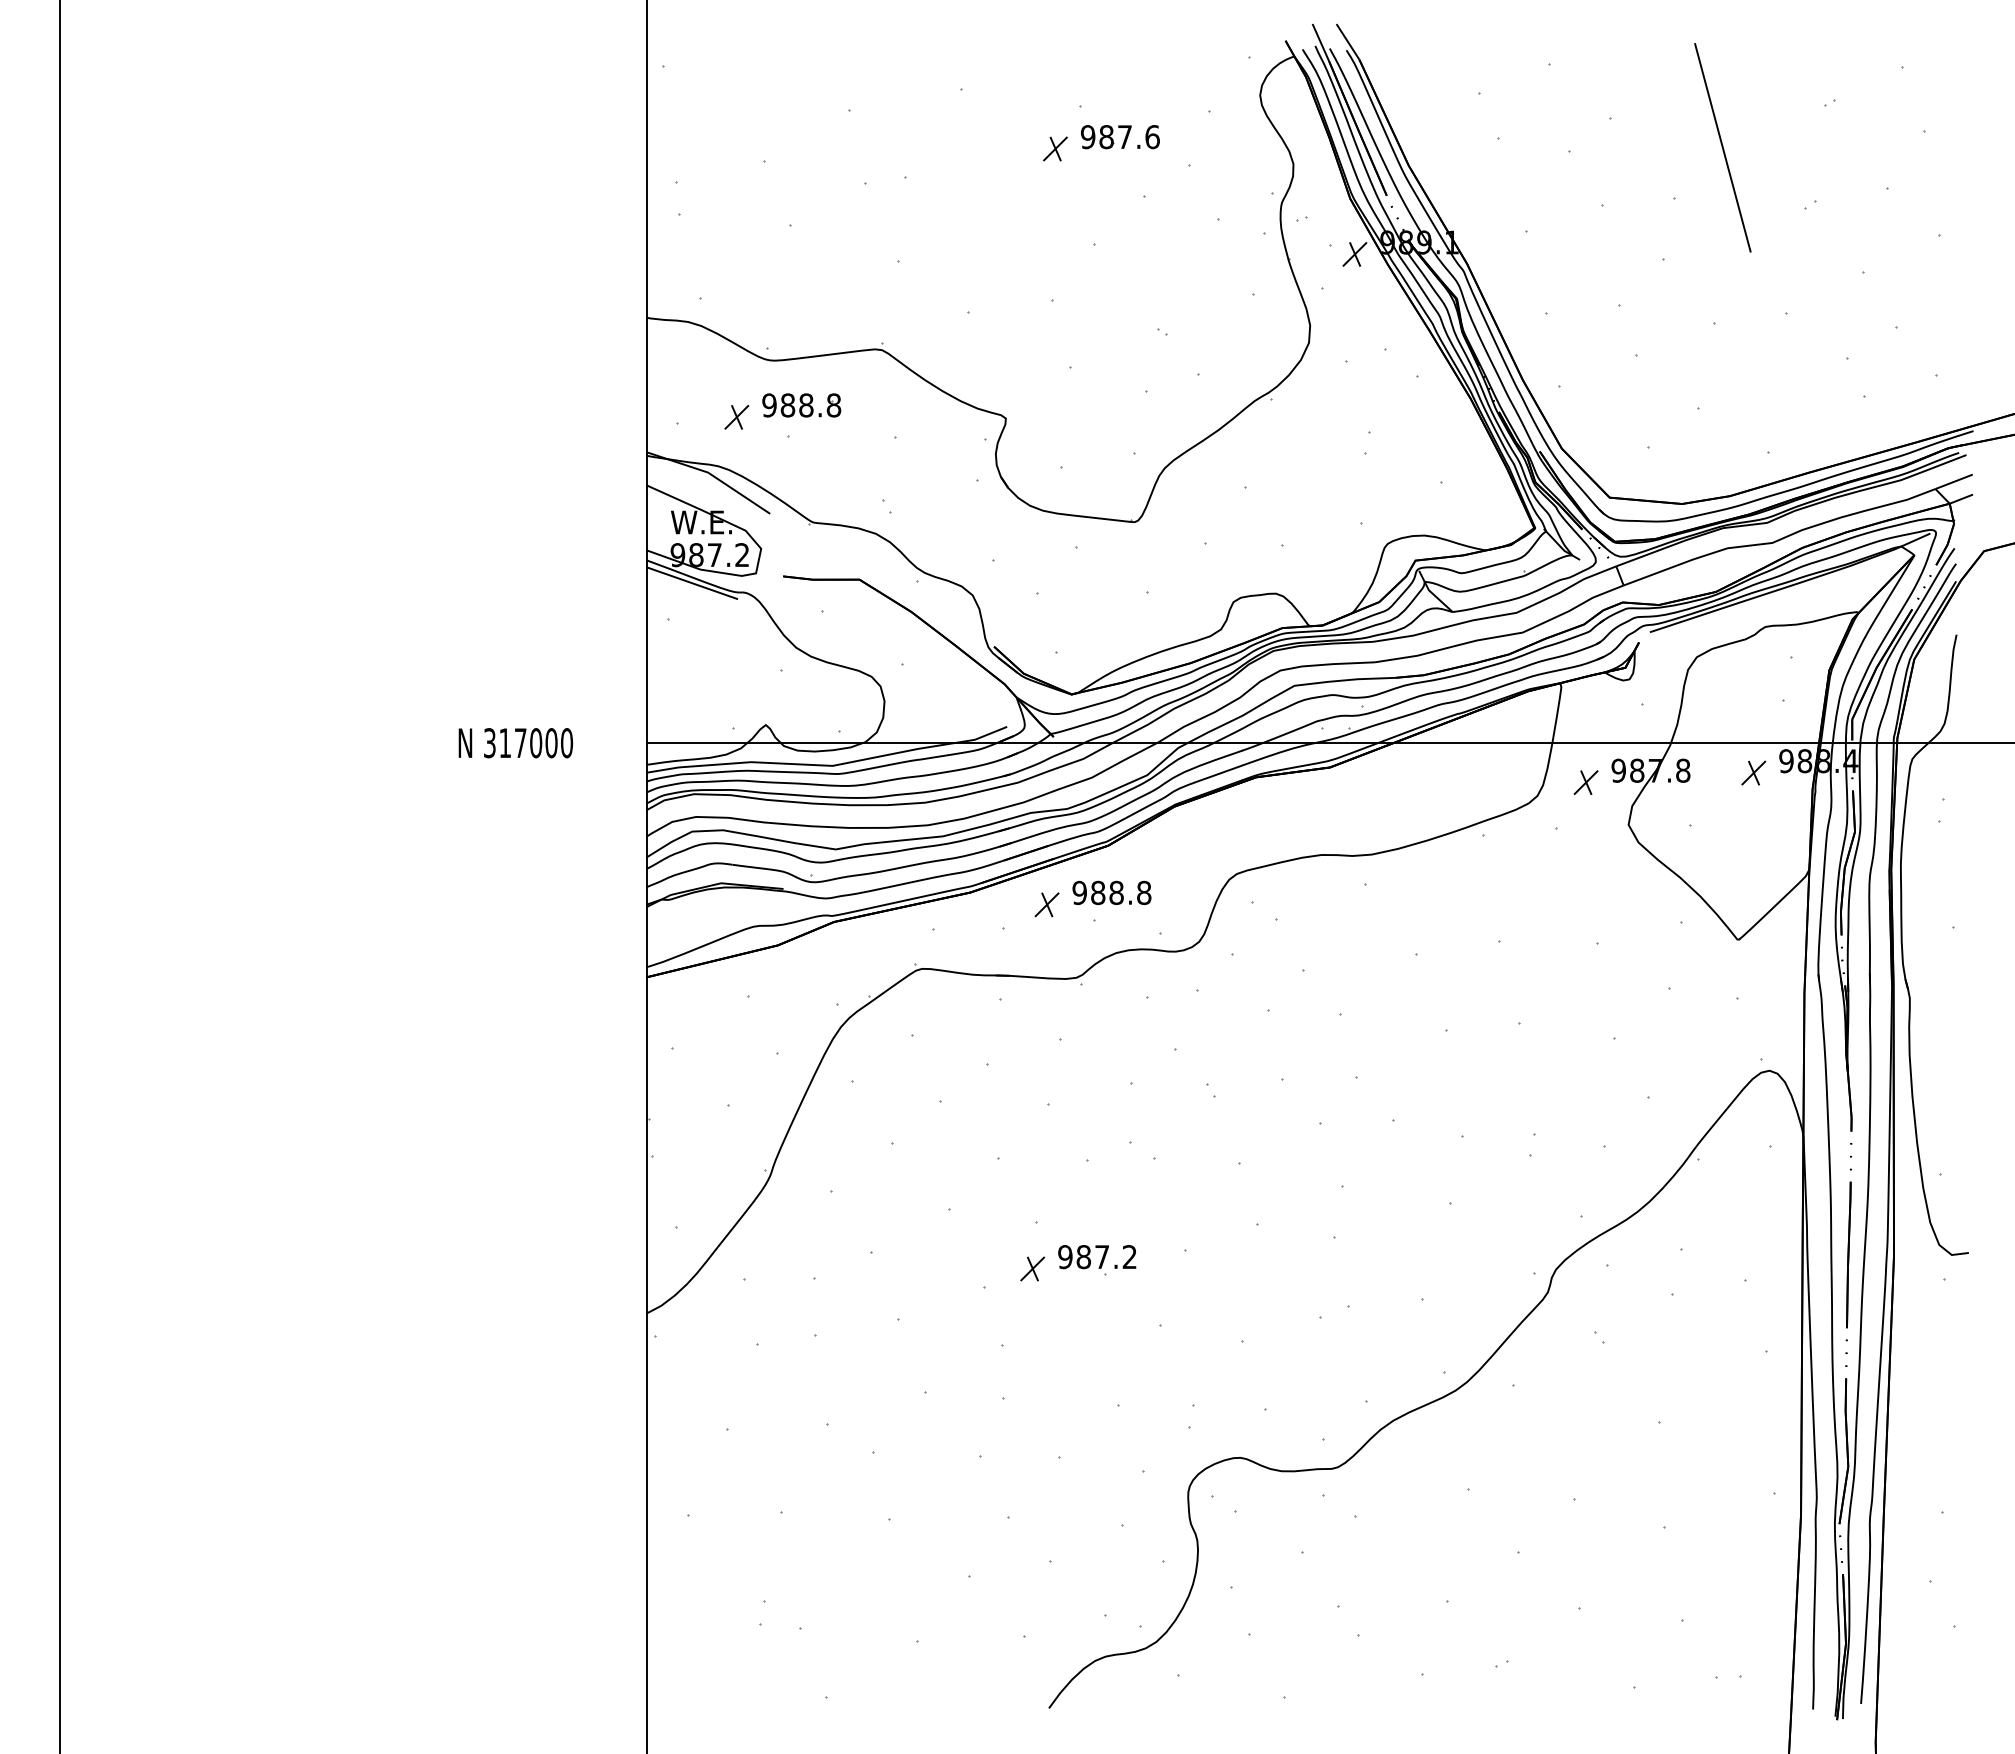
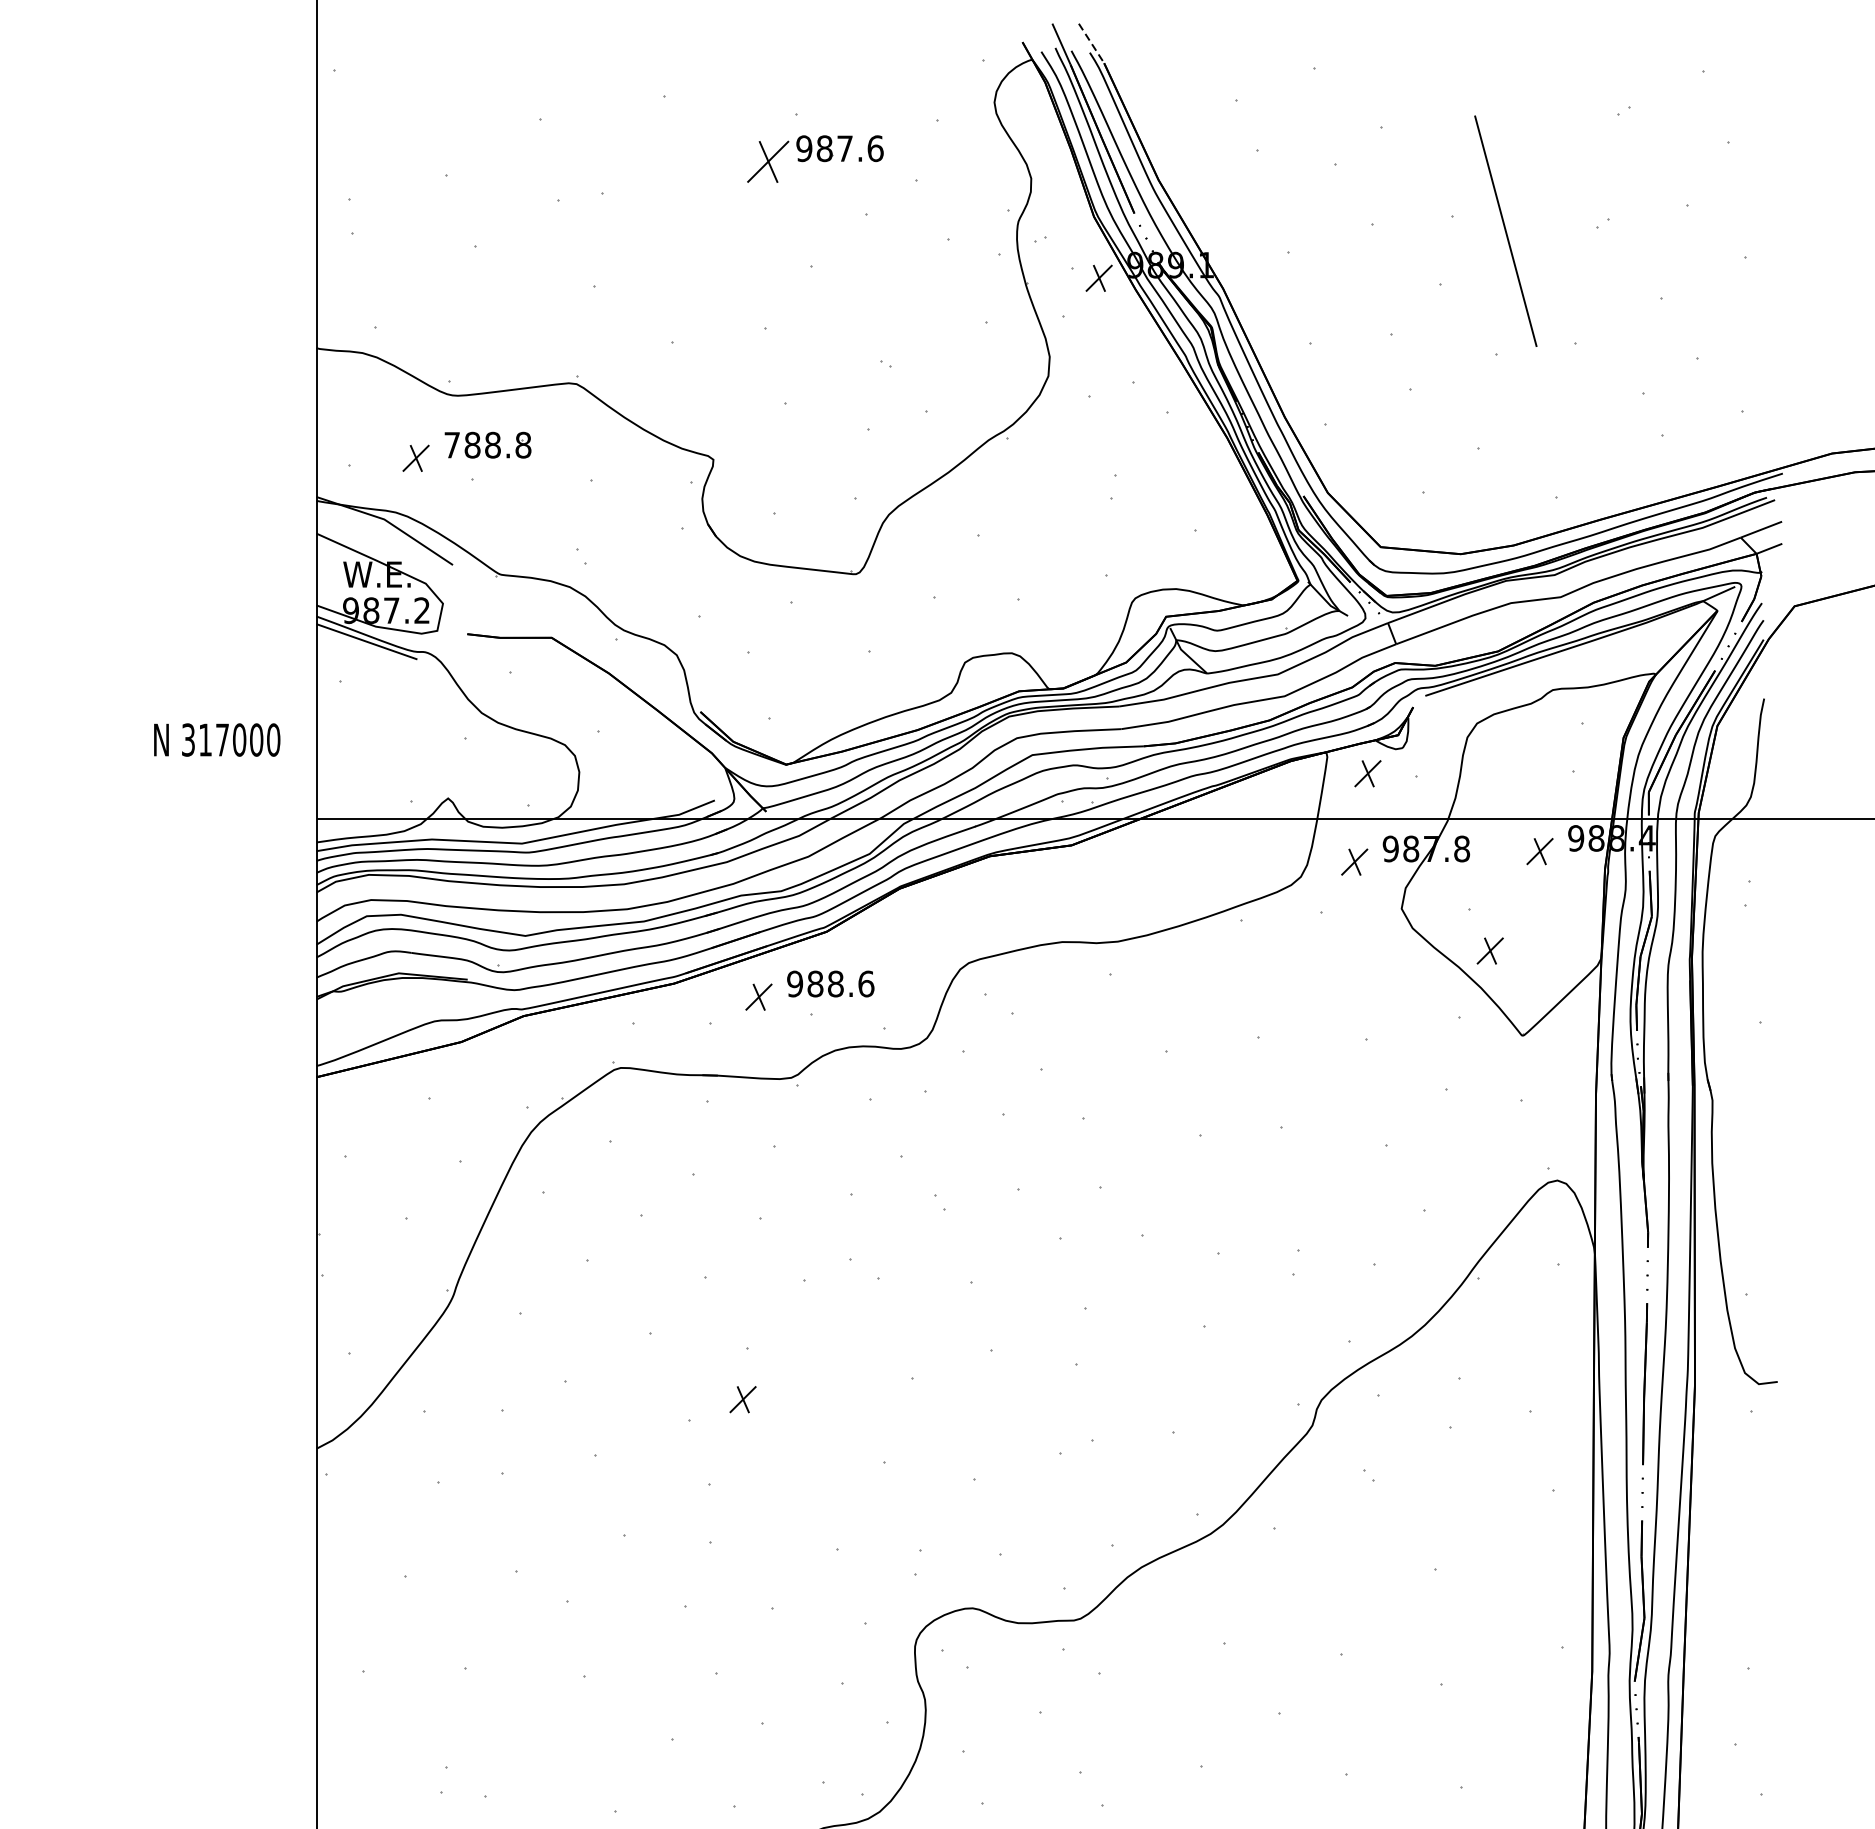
line: (1348, 42) -> (1092, 44), solid -> dashed
line: (1722, 147) -> (1505, 230), moved
part: (1055, 148) -> (768, 161), size x1.6
text: (769, 405) -> (452, 445), 988.8 -> 788.8
part: (1597, 702) -> (1367, 773), added
text: (515, 743) -> (216, 740), moved
part: (1708, 862) -> (1489, 950), added
text: (1144, 892) -> (866, 983), 988.8 -> 988.6
part: (1097, 1260) -> (814, 1390), removed

